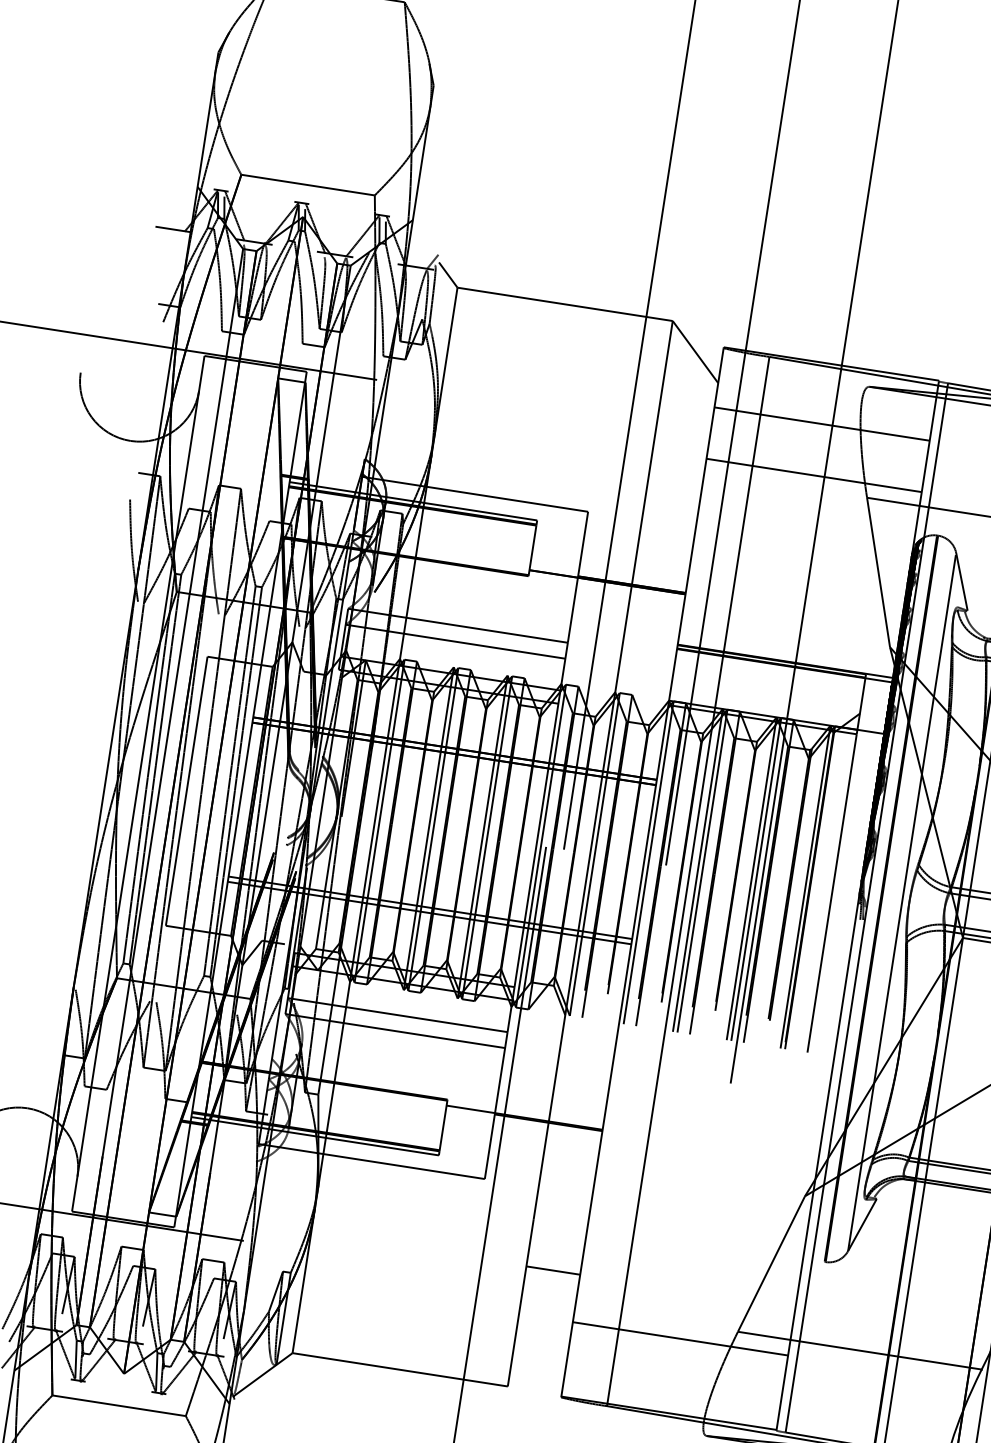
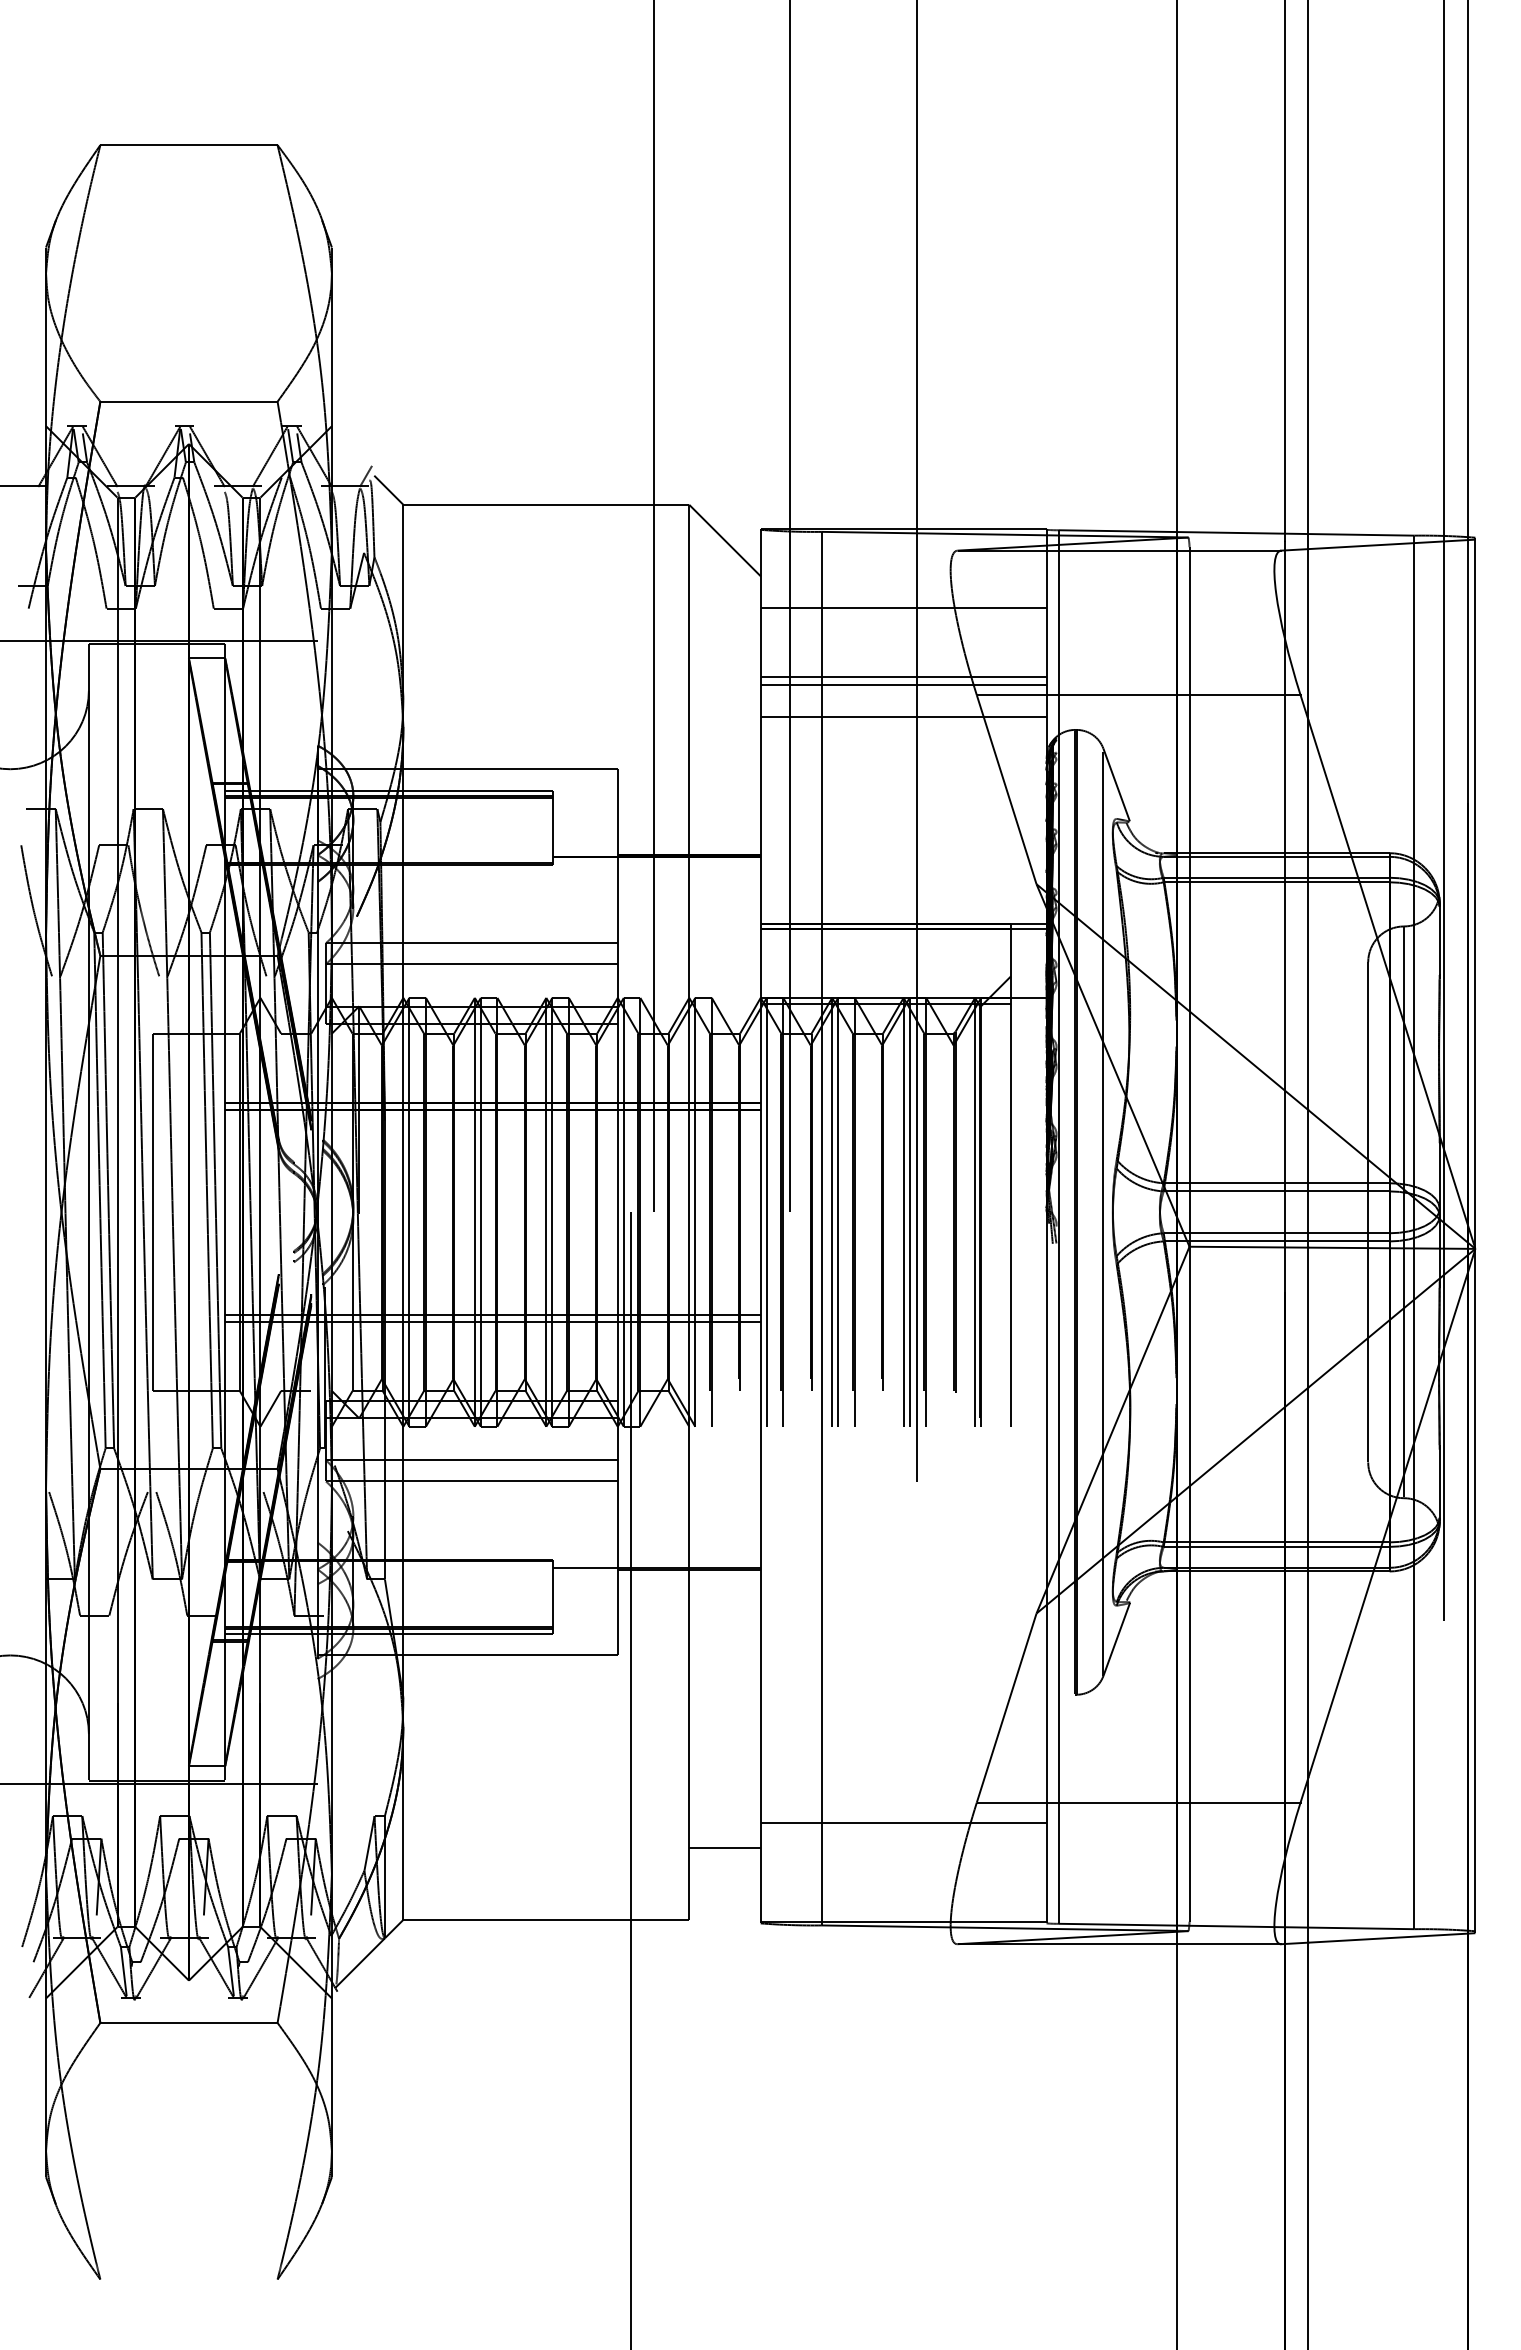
line: (813, 481) -> (903, 684), added
line: (809, 505) -> (903, 716), added
line: (552, 1270) -> (724, 1848), moved

